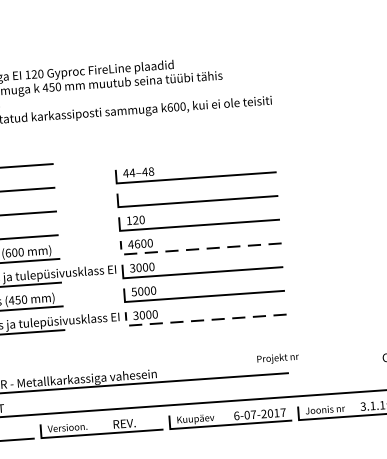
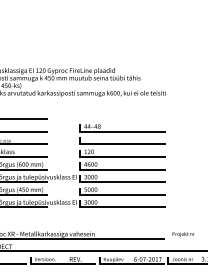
line: (193, 249) -> (118, 169), dashed -> solid
line: (198, 320) -> (118, 207), dashed -> solid
text: (277, 358) -> (183, 234), moved

